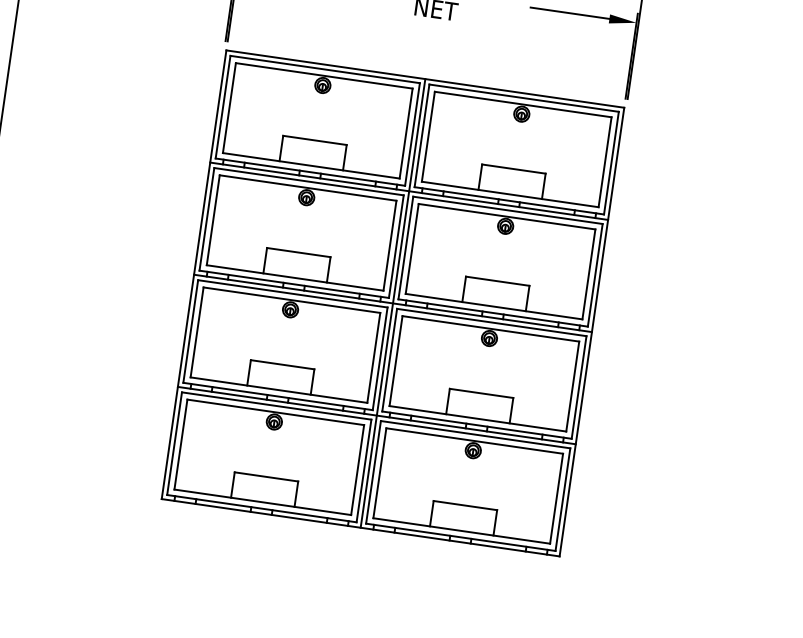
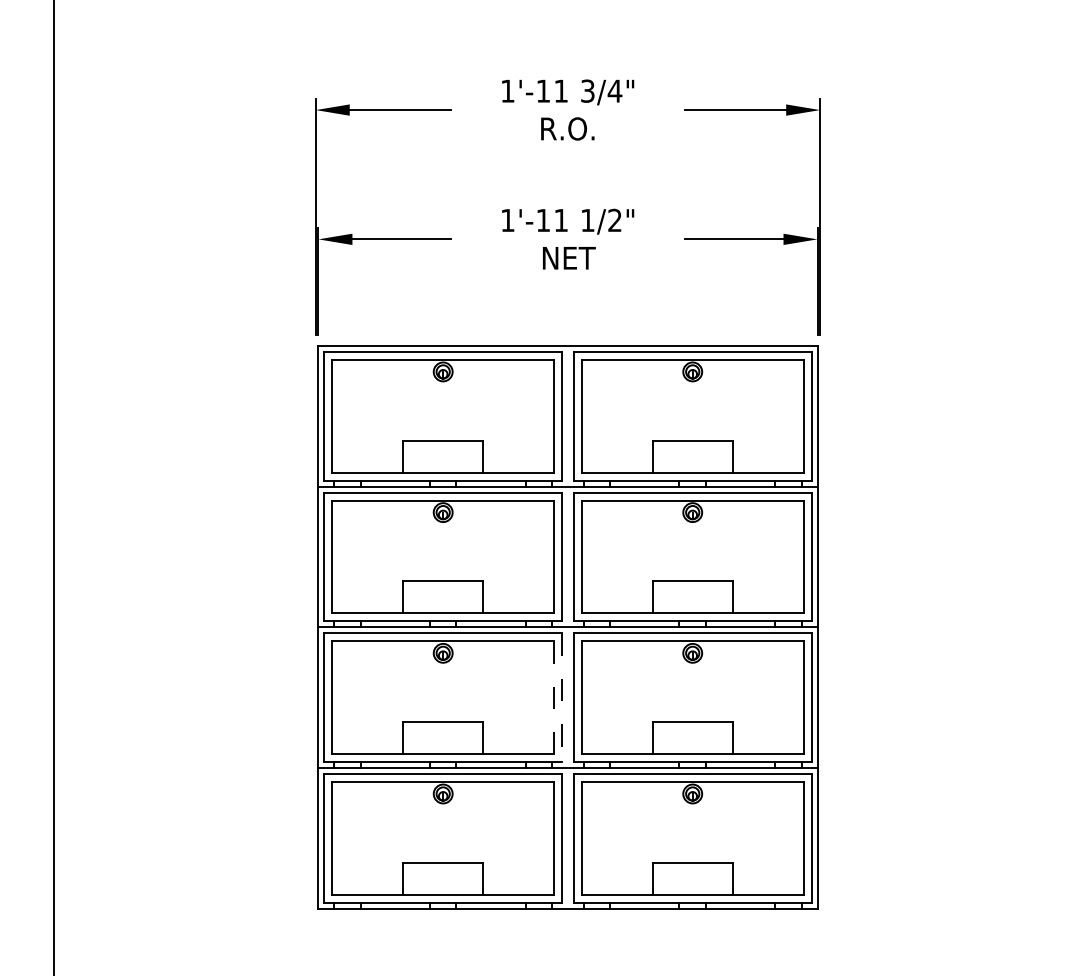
line: (392, 302) -> (567, 626), removed
line: (374, 358) -> (554, 698), solid -> dashed
line: (380, 359) -> (562, 698), solid -> dashed

